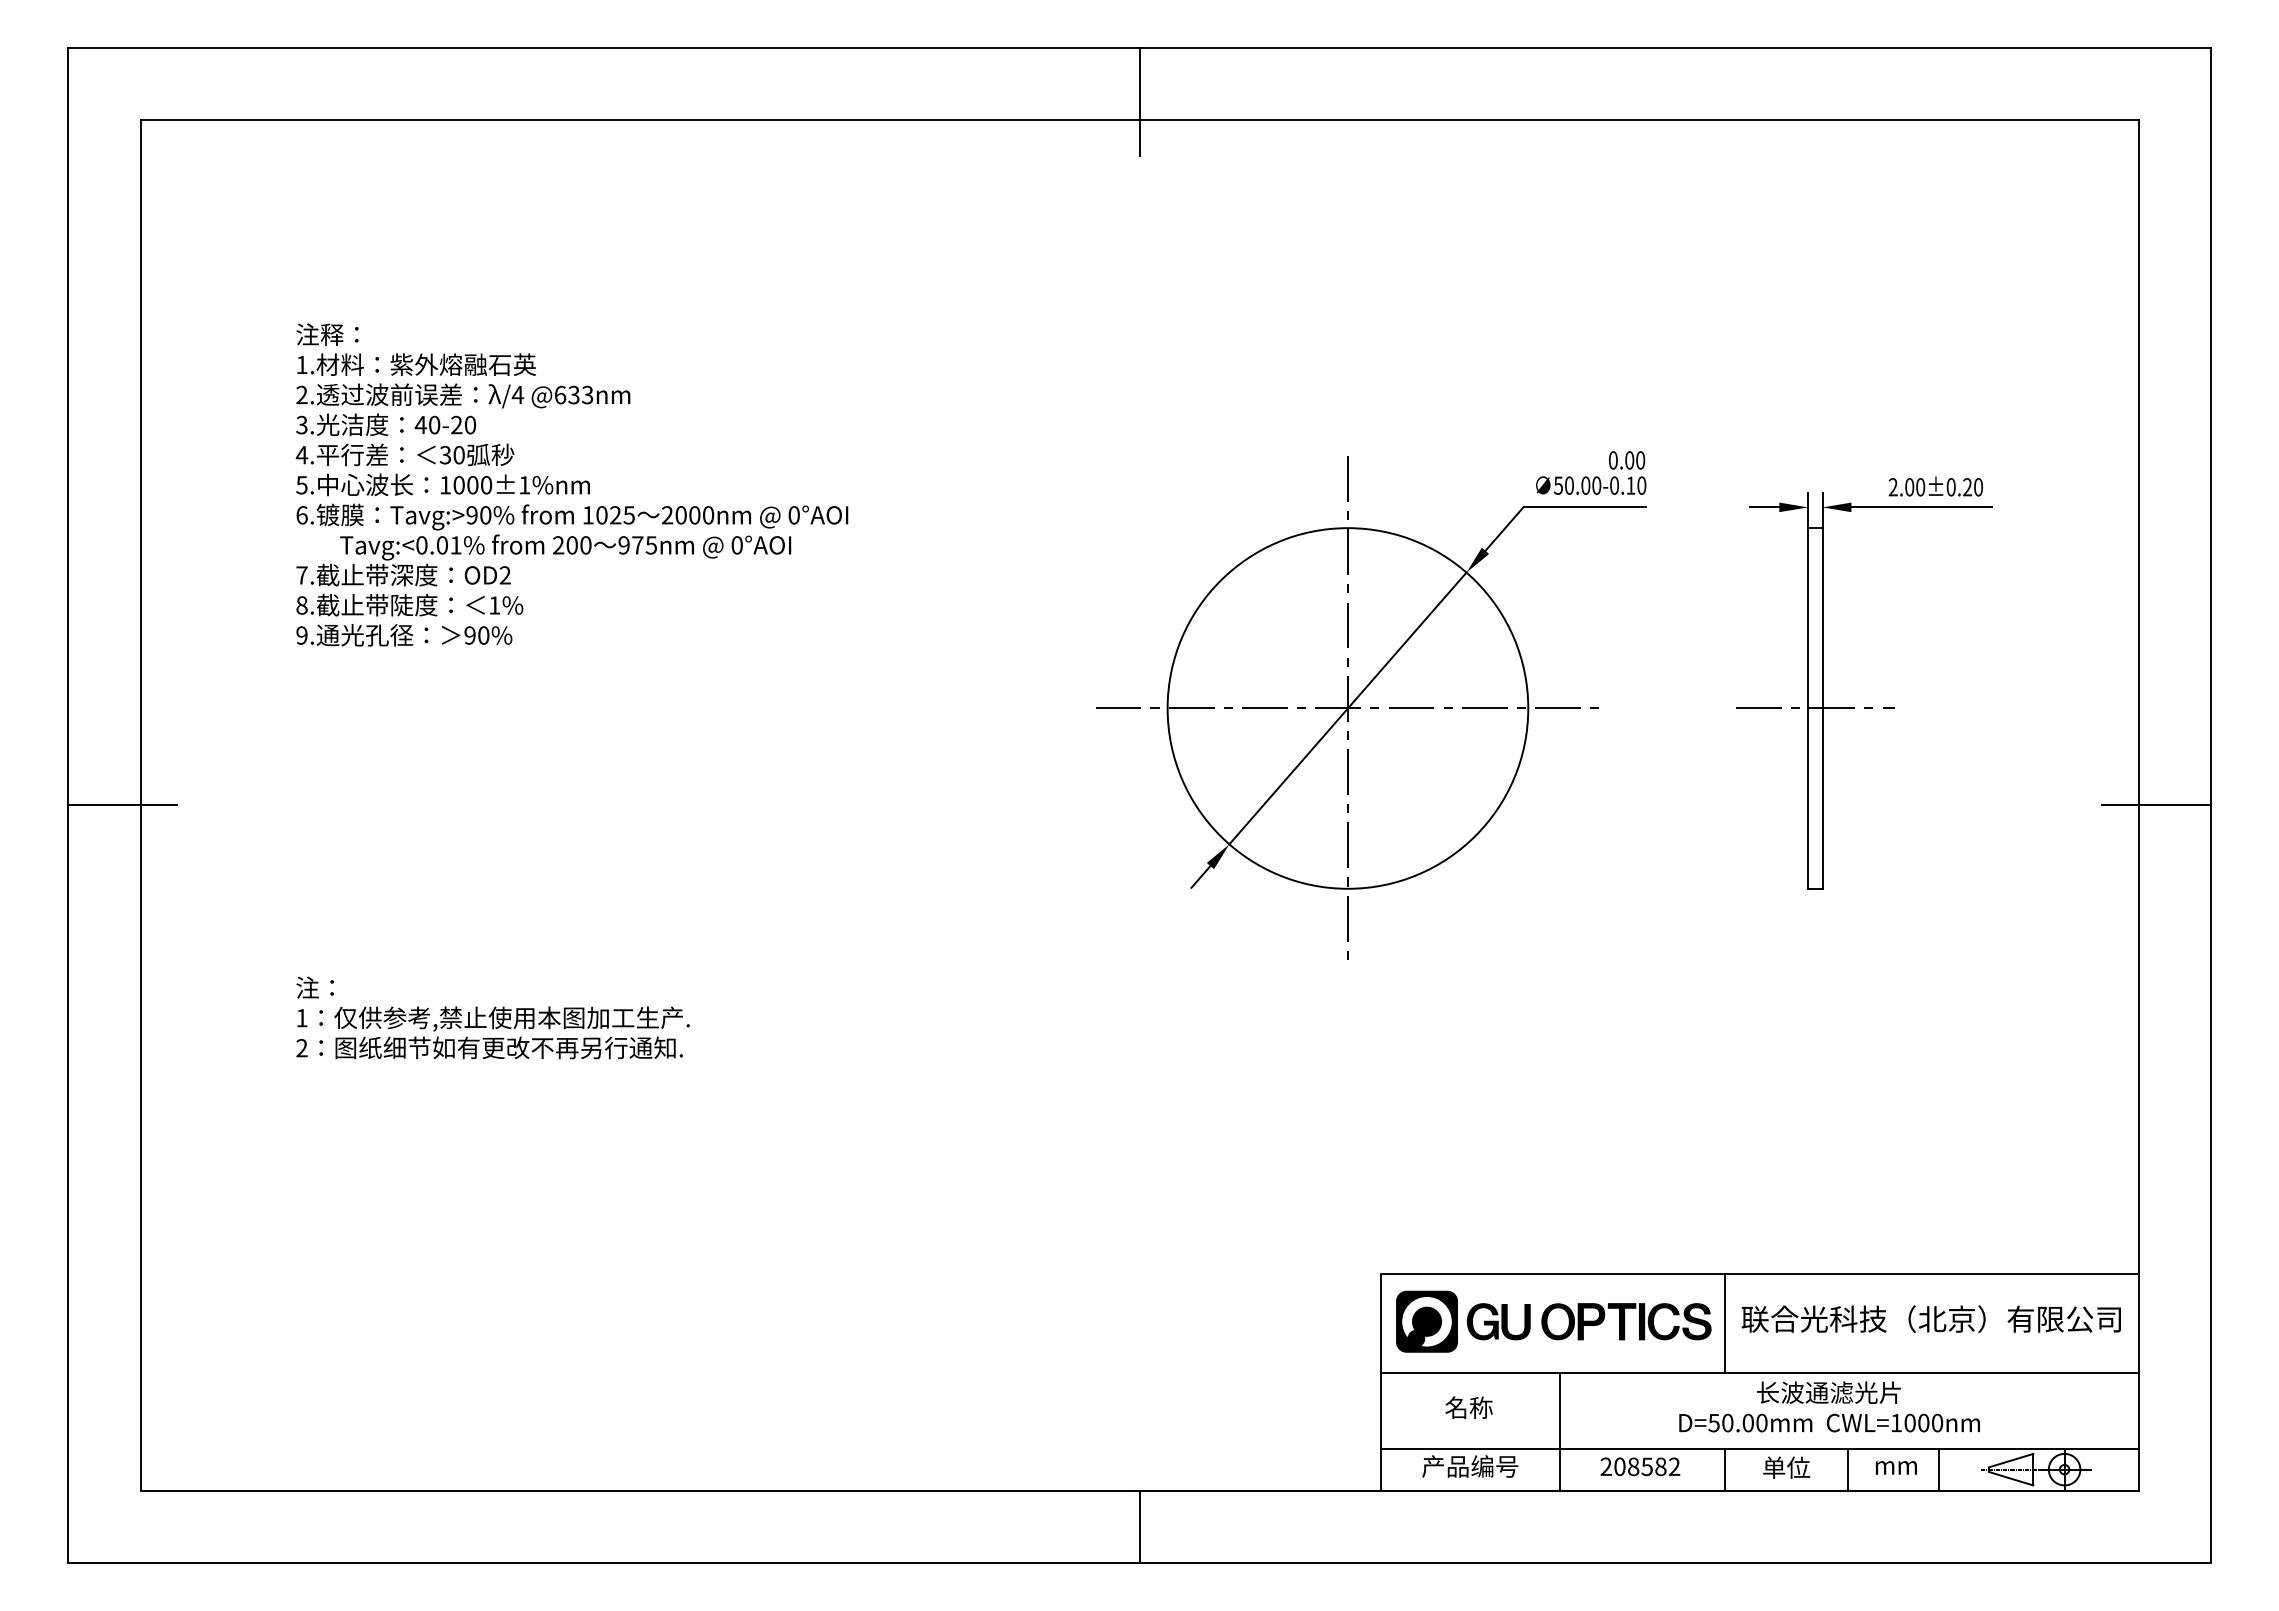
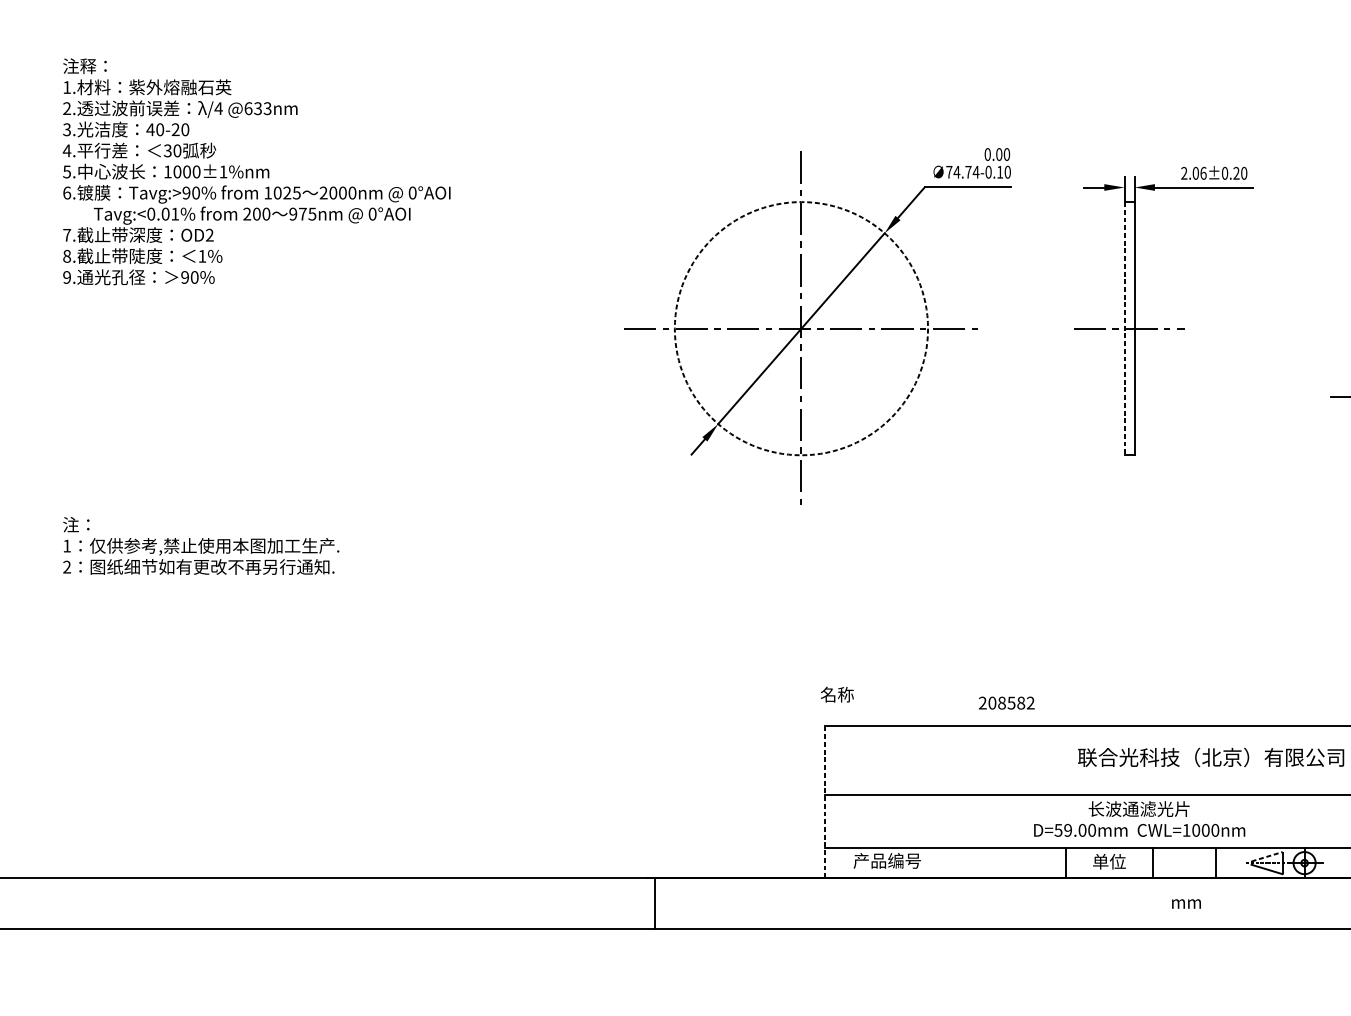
text: (1577, 485) -> (962, 172), 50.00 -> 74.74
text: (1920, 487) -> (1203, 173), 2.00±0.20 -> 2.06±0.20
circle: (1347, 708) -> (801, 328), solid -> dashed
line: (1808, 708) -> (1124, 328), solid -> dashed
part: (1553, 1321) -> (945, 759), removed
line: (1724, 1323) -> (1065, 760), removed
line: (1381, 1382) -> (825, 801), solid -> dashed
text: (1468, 1407) -> (836, 694), moved
text: (1727, 1423) -> (1067, 830), ^JD=50.00mm -> ^JD=59.00mm
line: (1559, 1431) -> (949, 836), removed
line: (2011, 1460) -> (1267, 856), solid -> dashed
text: (1640, 1466) -> (1006, 702), moved
text: (1895, 1467) -> (1185, 903), moved

